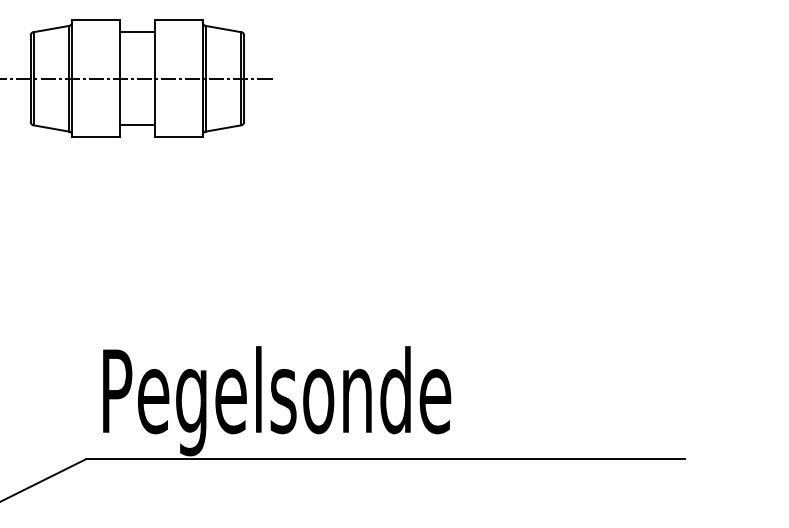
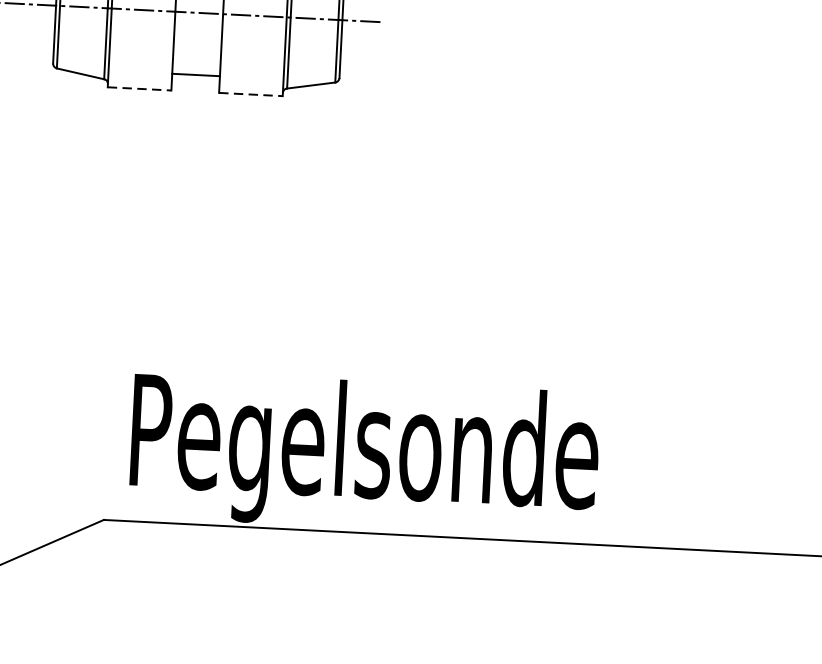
line: (95, 137) -> (139, 88), solid -> dashed
line: (178, 137) -> (250, 94), solid -> dashed

